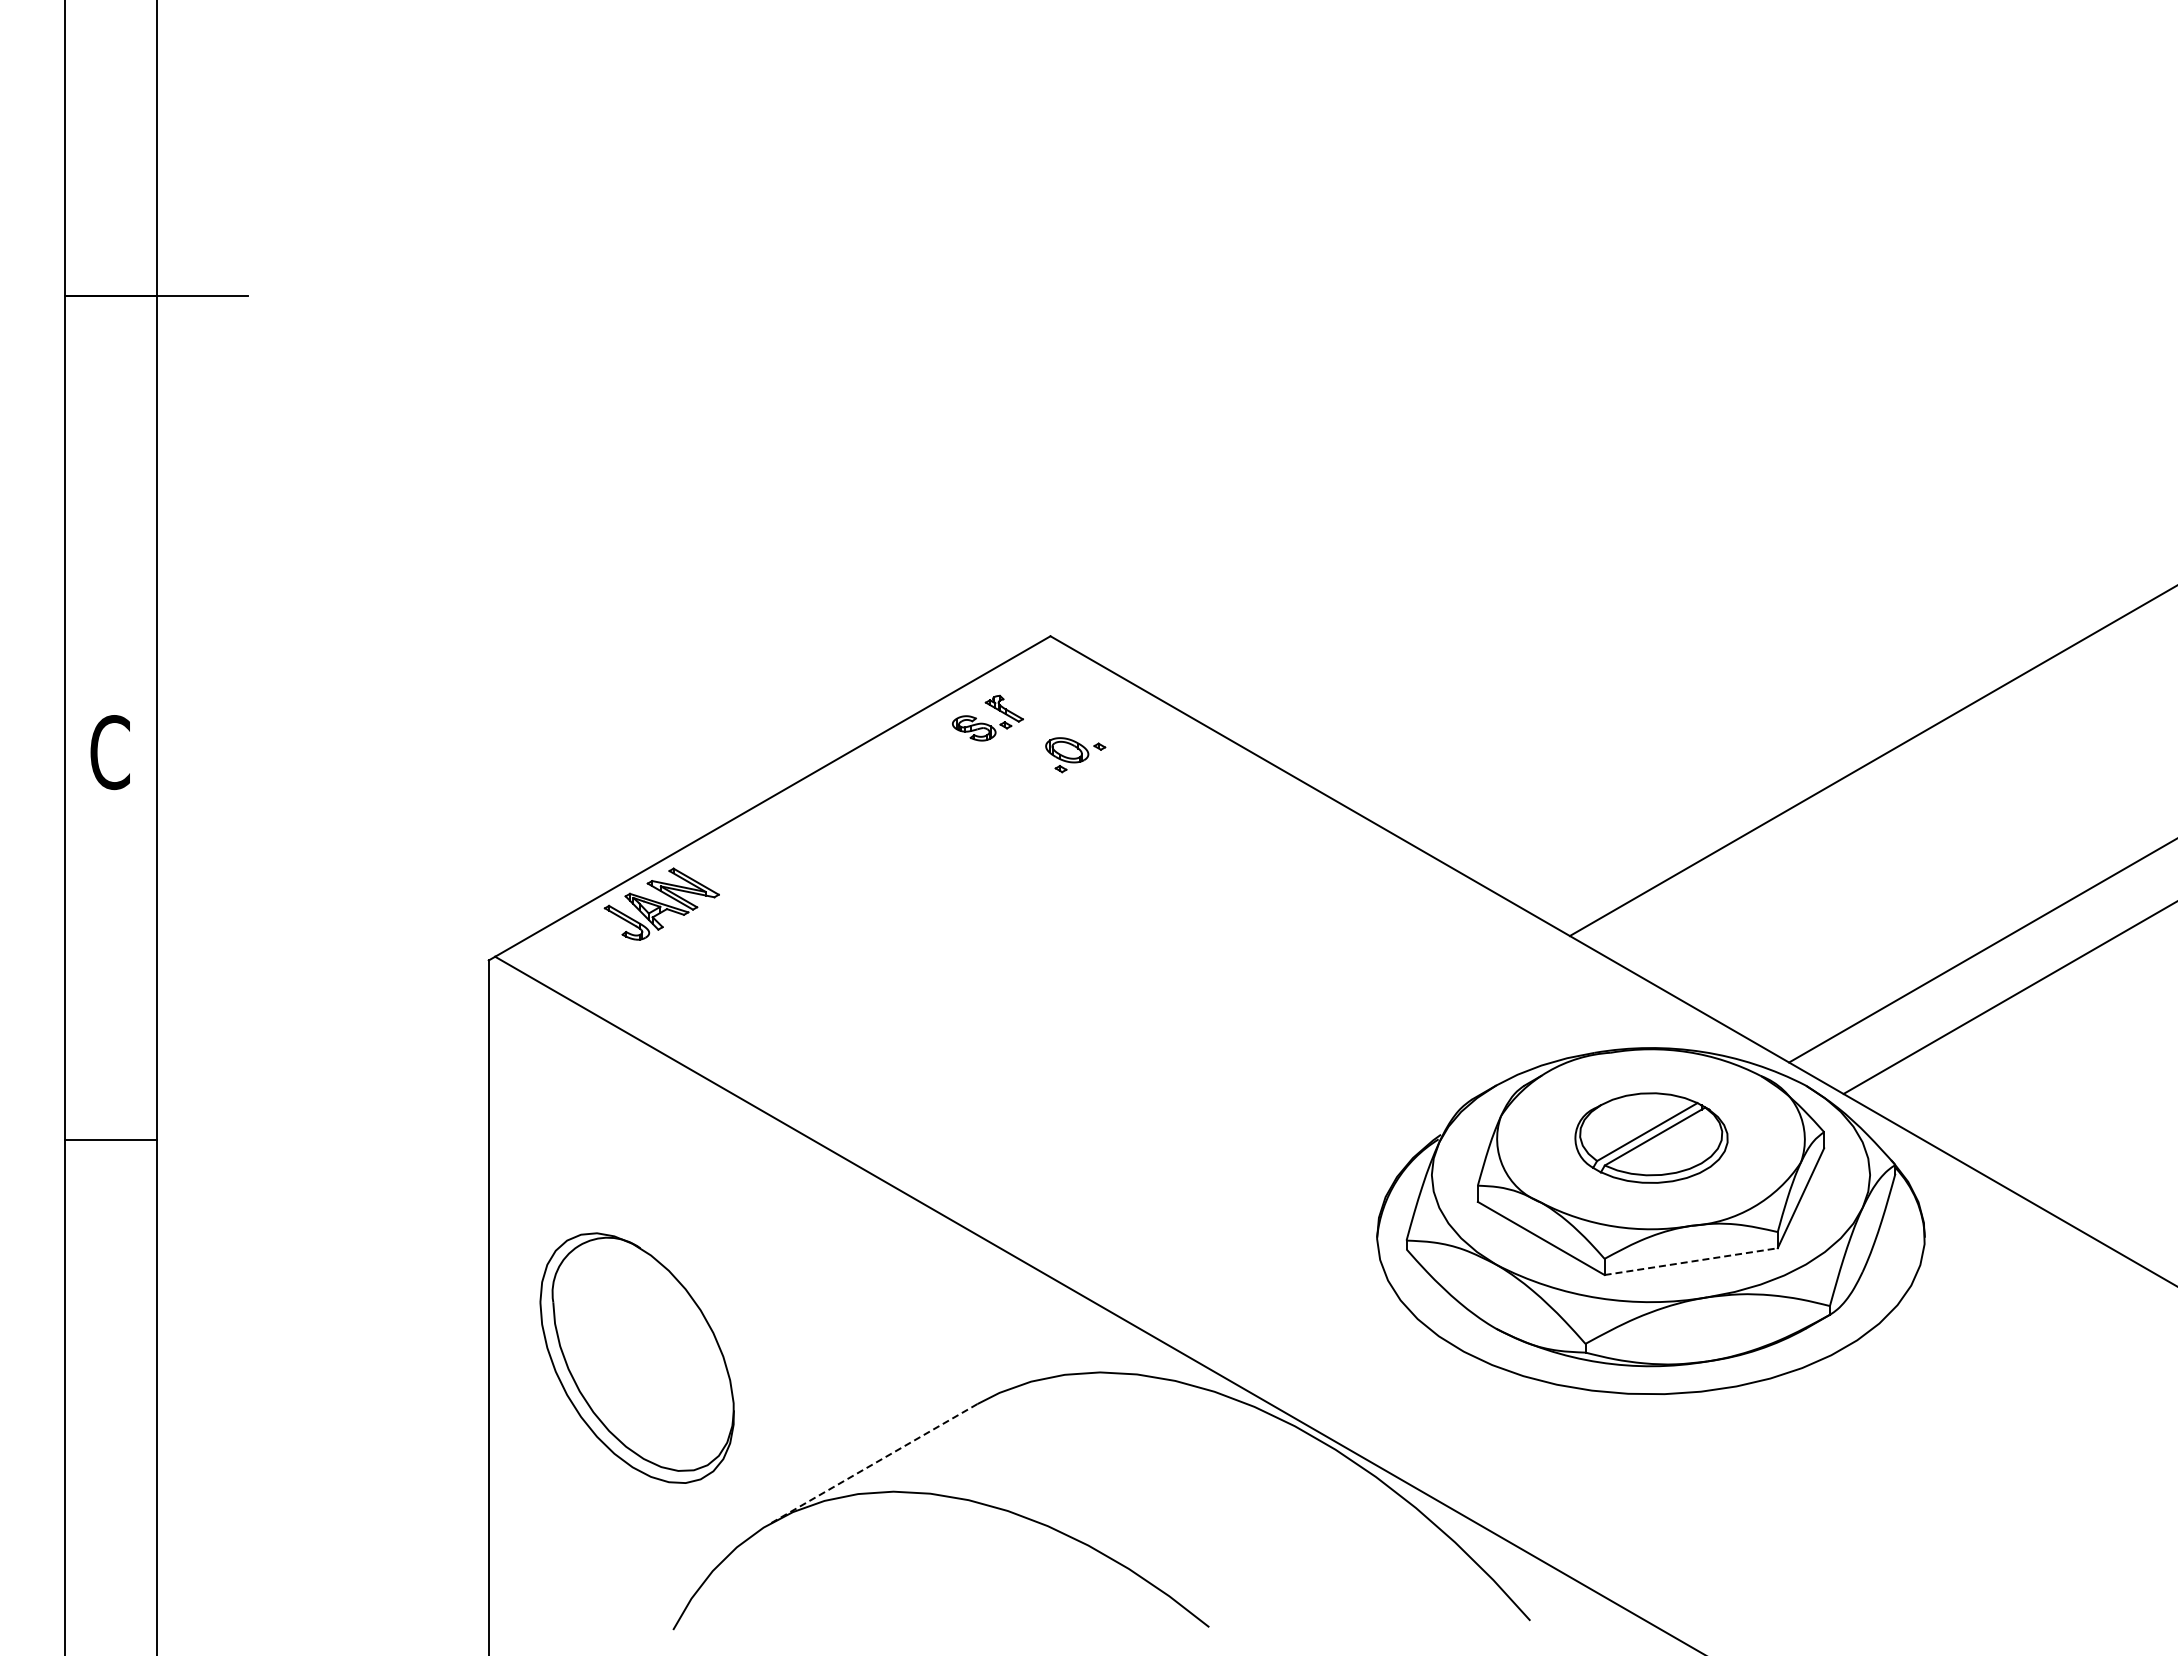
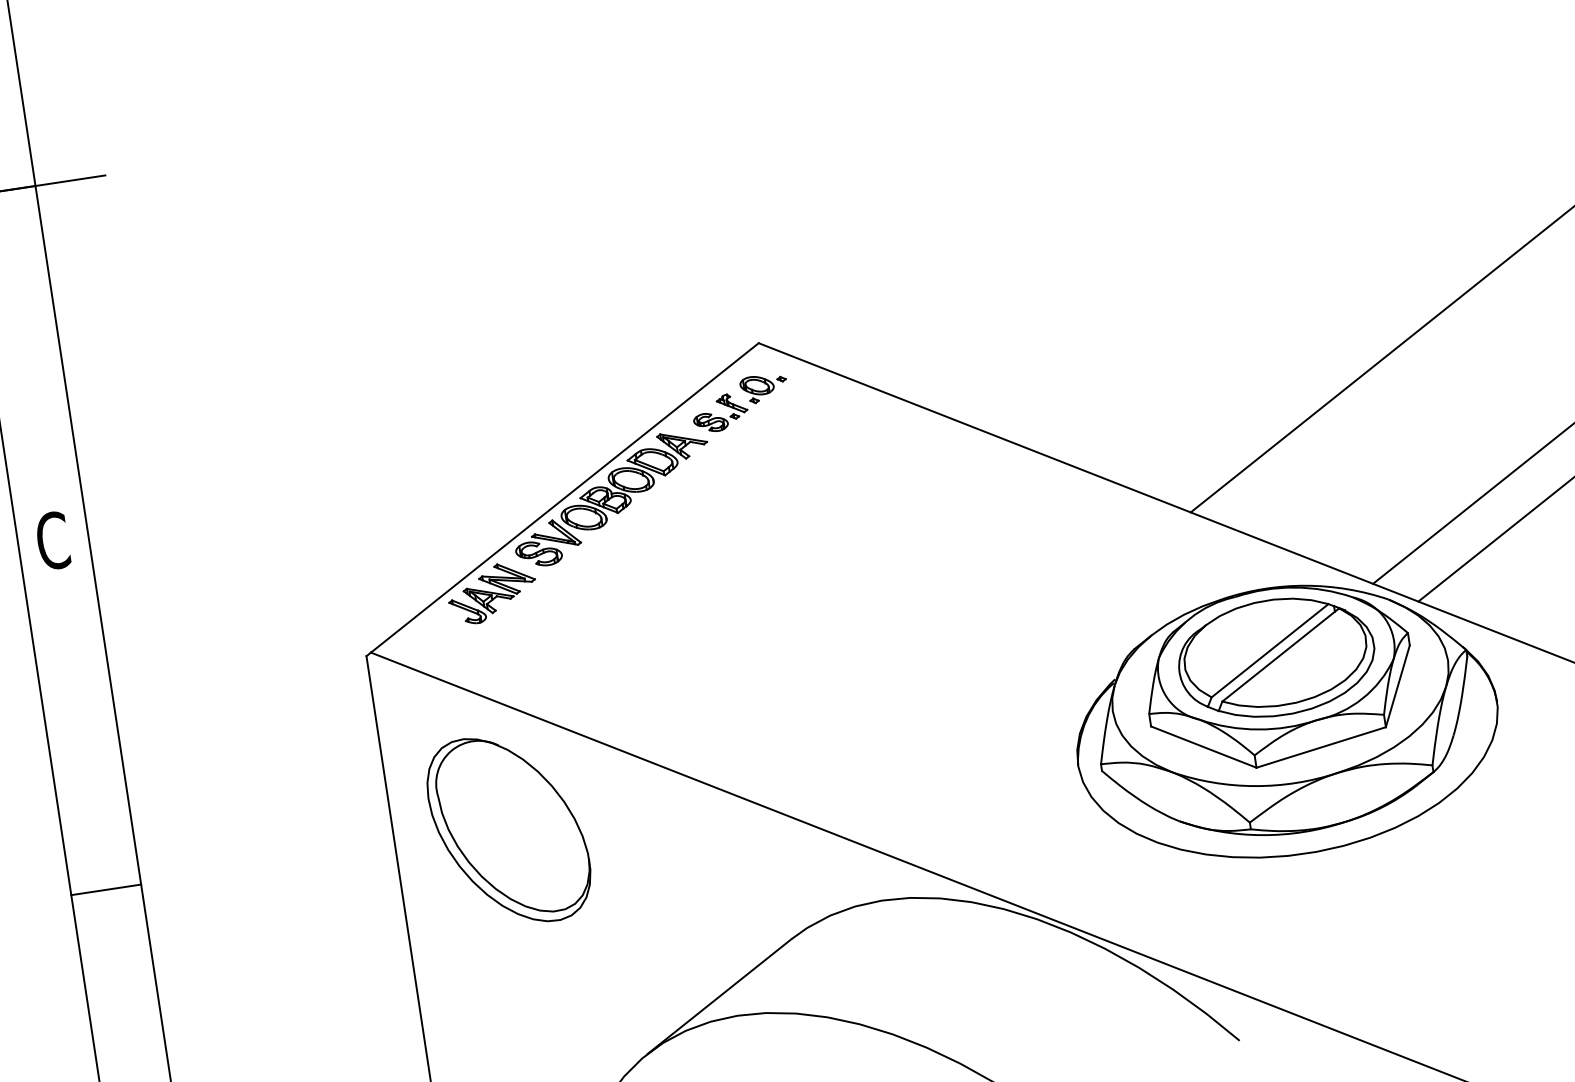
part: (1075, 755) -> (764, 388), moved
part: (832, 806) -> (611, 498), added
part: (1651, 1137) -> (1276, 657), size x1.67
line: (110, 1139) -> (105, 889), moved
line: (1691, 1261) -> (1321, 747), dashed -> solid
part: (636, 1357) -> (508, 829), moved
line: (873, 1463) -> (719, 996), dashed -> solid

